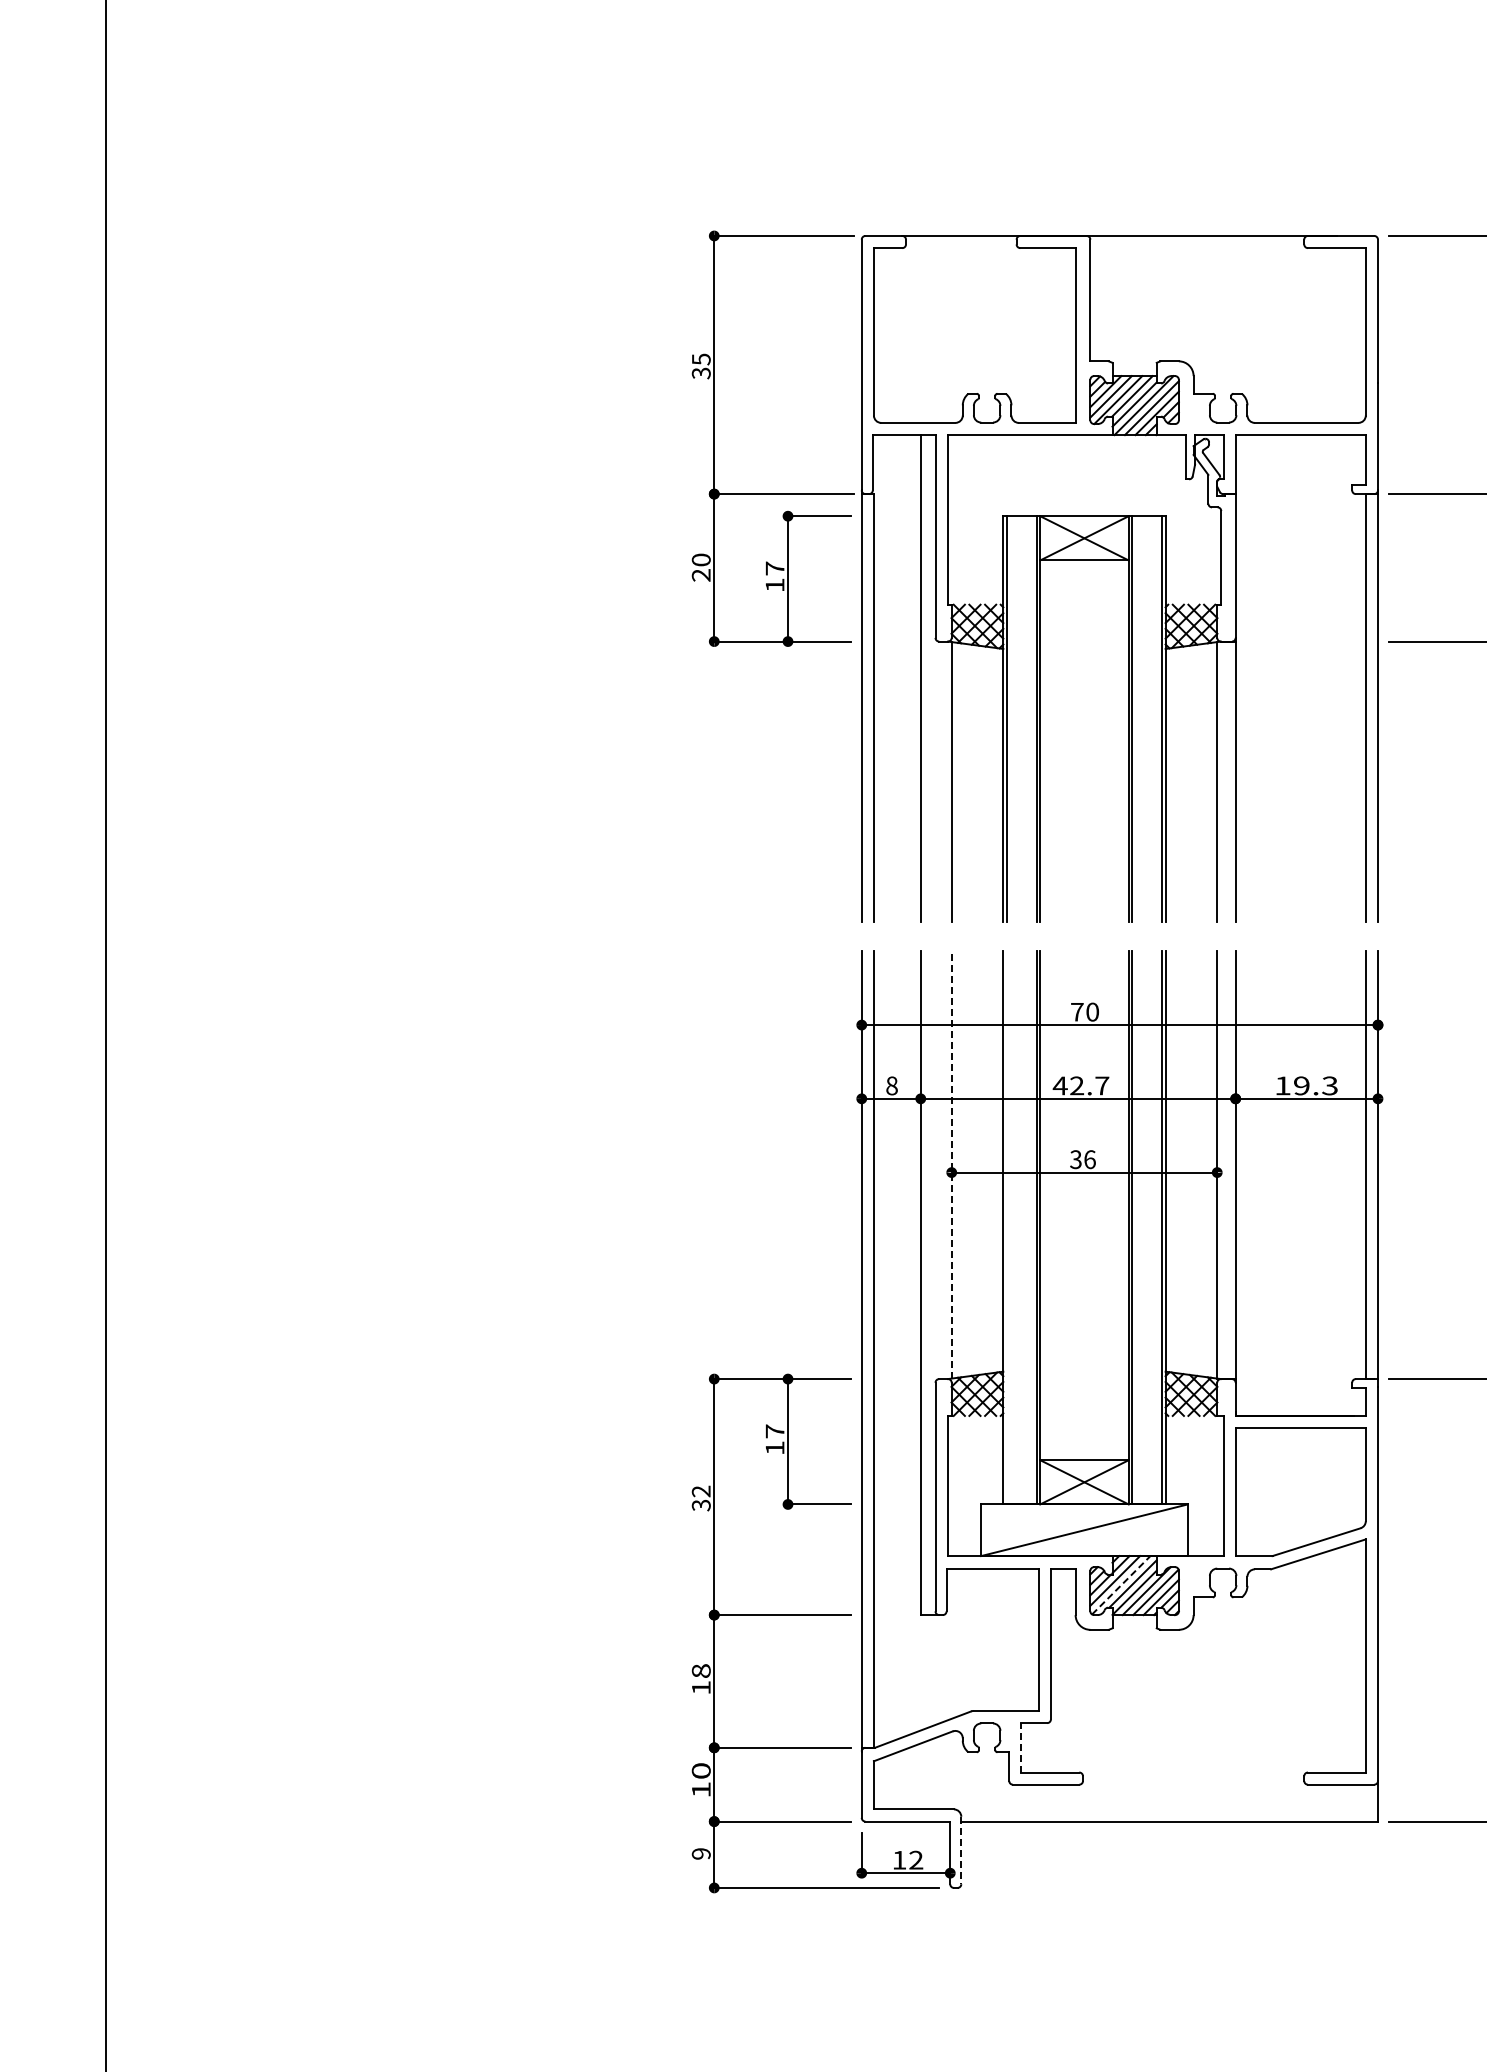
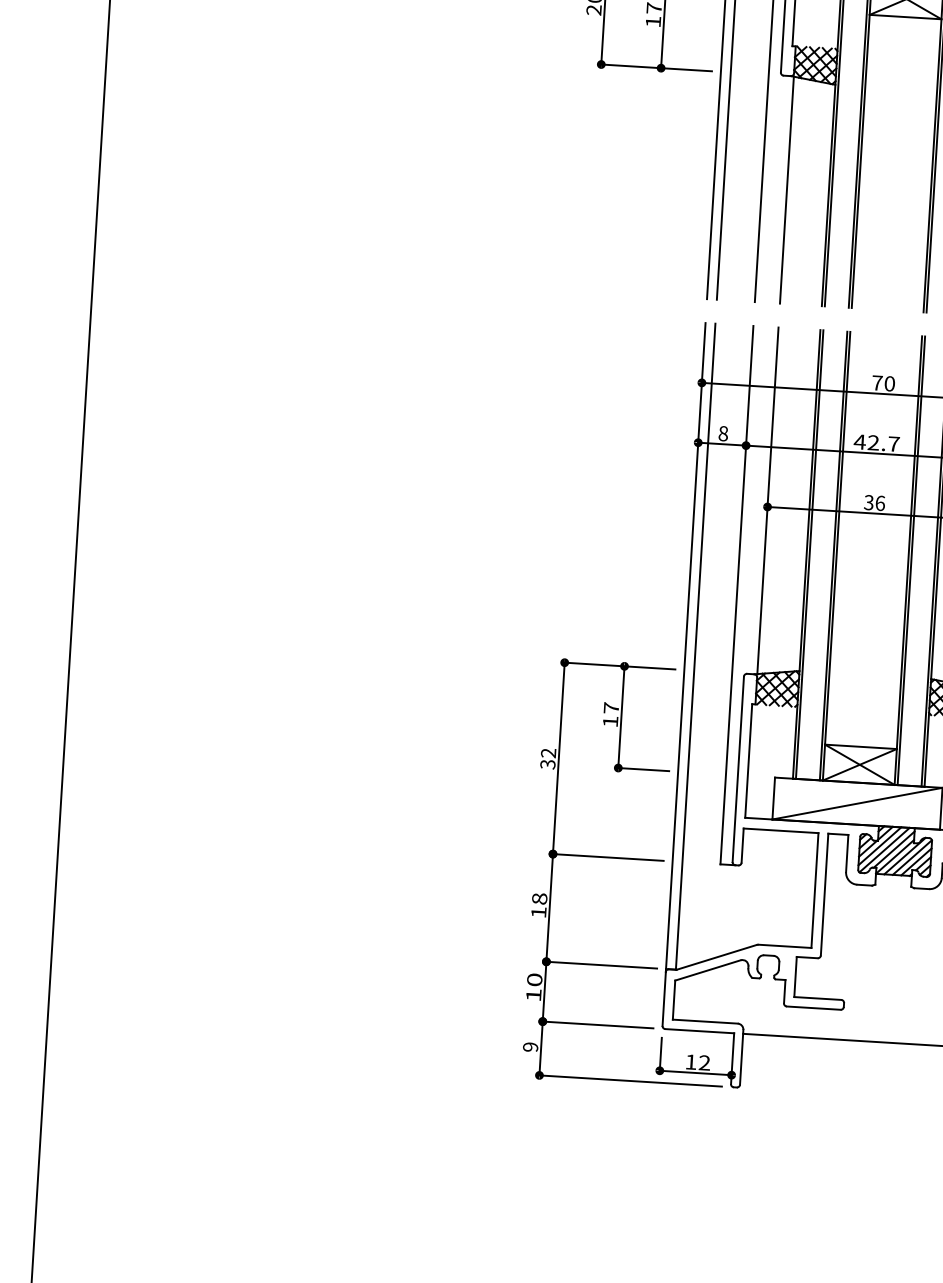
line: (951, 1165) -> (767, 501), dashed -> solid
line: (1007, 1227) -> (810, 554), added
line: (1121, 1584) -> (884, 849), dashed -> solid
line: (1021, 1747) -> (795, 976), dashed -> solid
line: (961, 1850) -> (741, 1057), dashed -> solid

